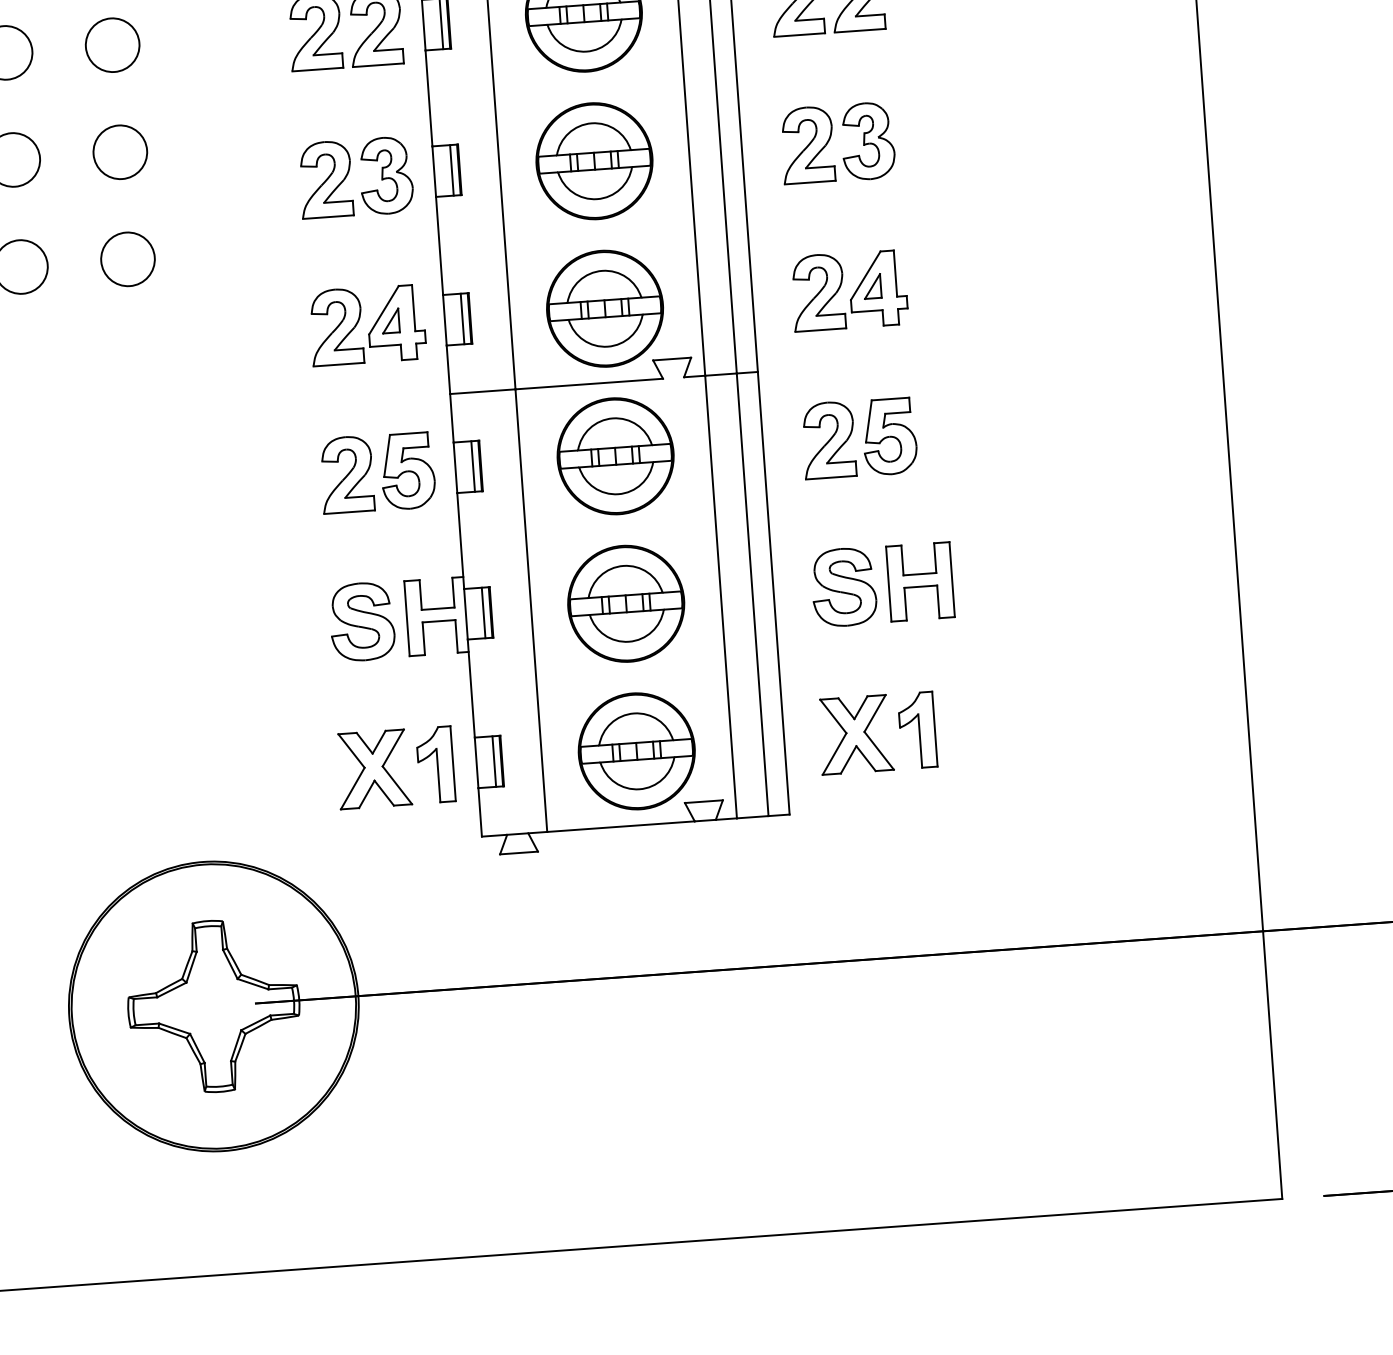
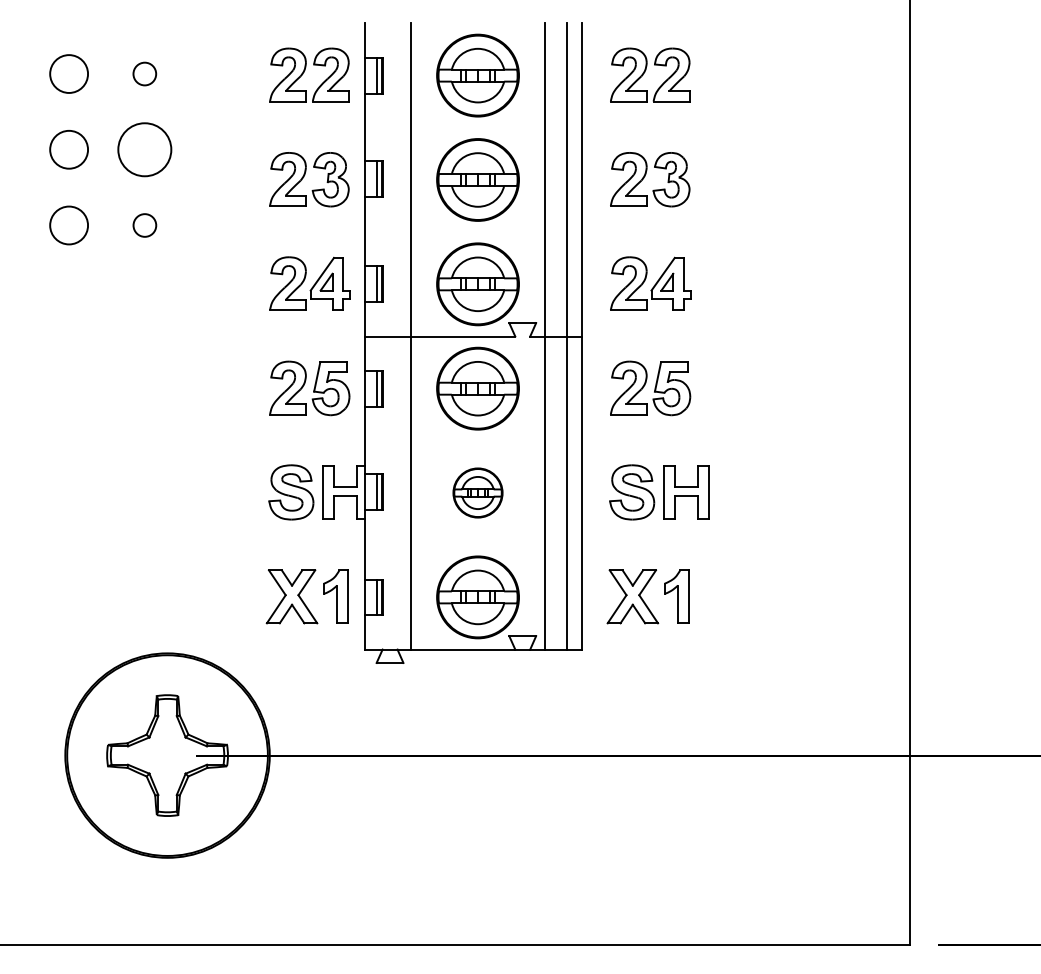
circle: (112, 44) -> (144, 73), size x0.6
circle: (119, 151) -> (144, 149), size x1.4
circle: (127, 259) -> (144, 225), size x0.6
part: (625, 603) -> (477, 492), size x0.6

